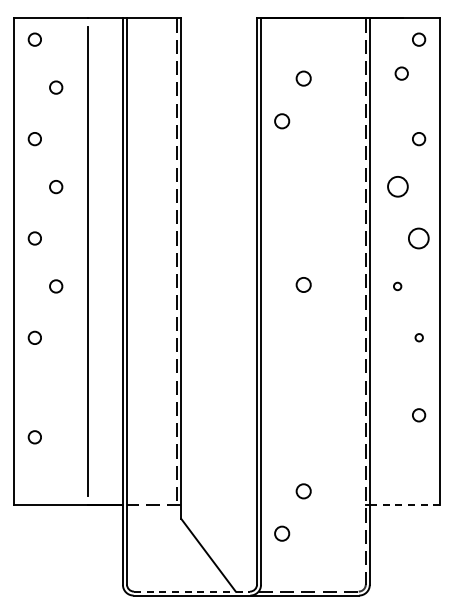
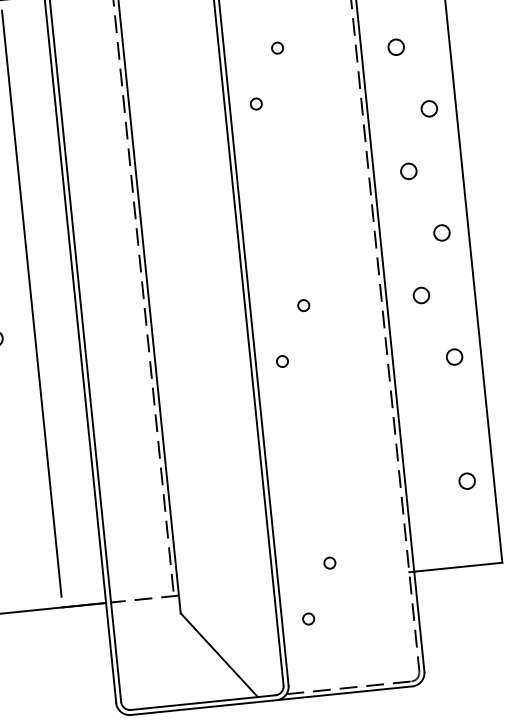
circle: (401, 73) -> (395, 47), moved
circle: (303, 78) -> (277, 47), size x0.62
circle: (282, 121) -> (256, 104), size x0.62
circle: (397, 187) -> (408, 172), size x0.62
circle: (419, 238) -> (442, 232), size x0.62
circle: (303, 284) -> (303, 305), size x0.62
circle: (397, 286) -> (421, 295), size x1.67
circle: (282, 327) -> (282, 361), added
circle: (419, 337) -> (455, 356), size x1.67
circle: (419, 415) -> (467, 481), moved
circle: (303, 490) -> (329, 562), size x0.62
line: (405, 504) -> (458, 566), dashed -> solid
circle: (282, 533) -> (308, 618), size x0.62
line: (192, 591) -> (203, 702), dashed -> solid

